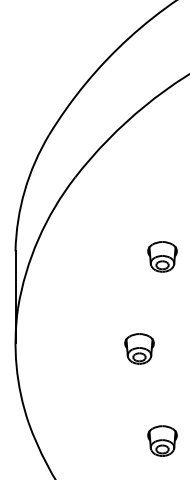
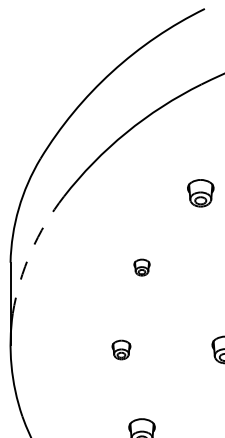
arc: (38, 238) -> (31, 251), solid -> dashed
part: (161, 256) -> (141, 267), size x0.6
part: (139, 348) -> (121, 349), size x0.7

